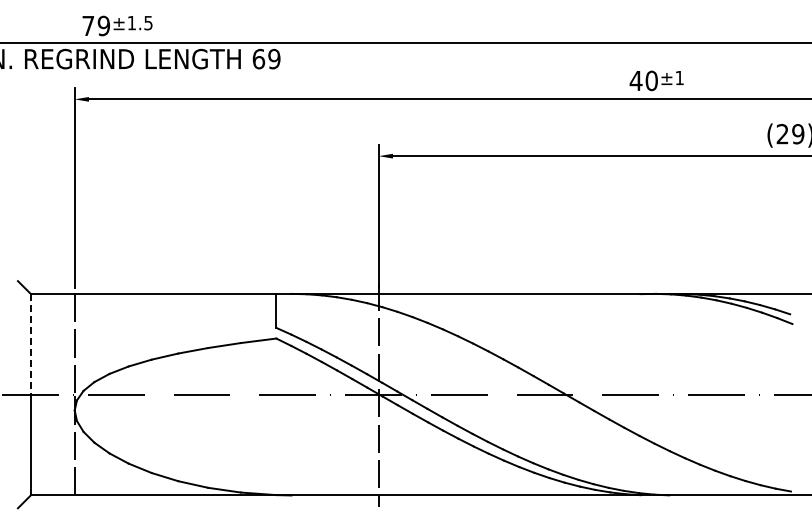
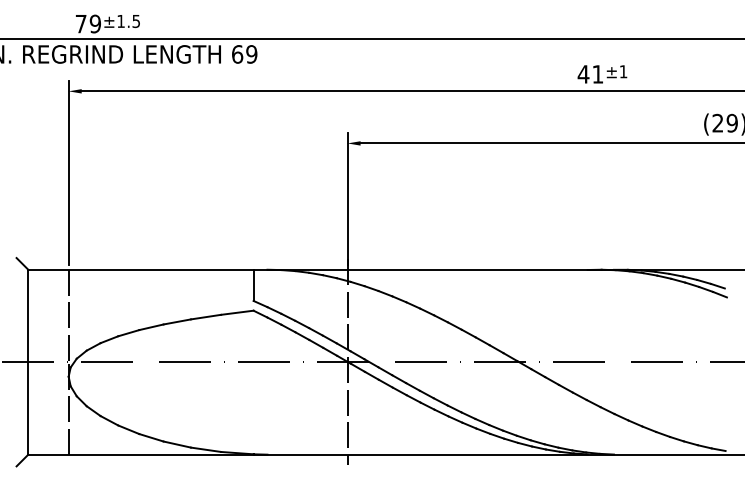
text: (651, 80) -> (597, 74), 40 -> 41
line: (30, 344) -> (28, 316), dashed -> solid

